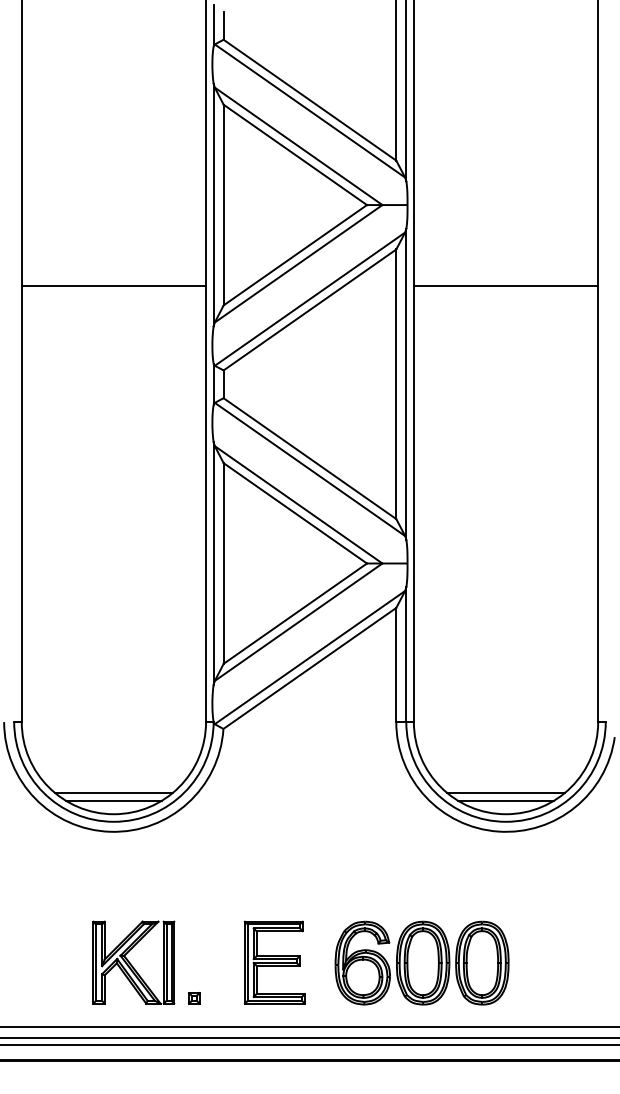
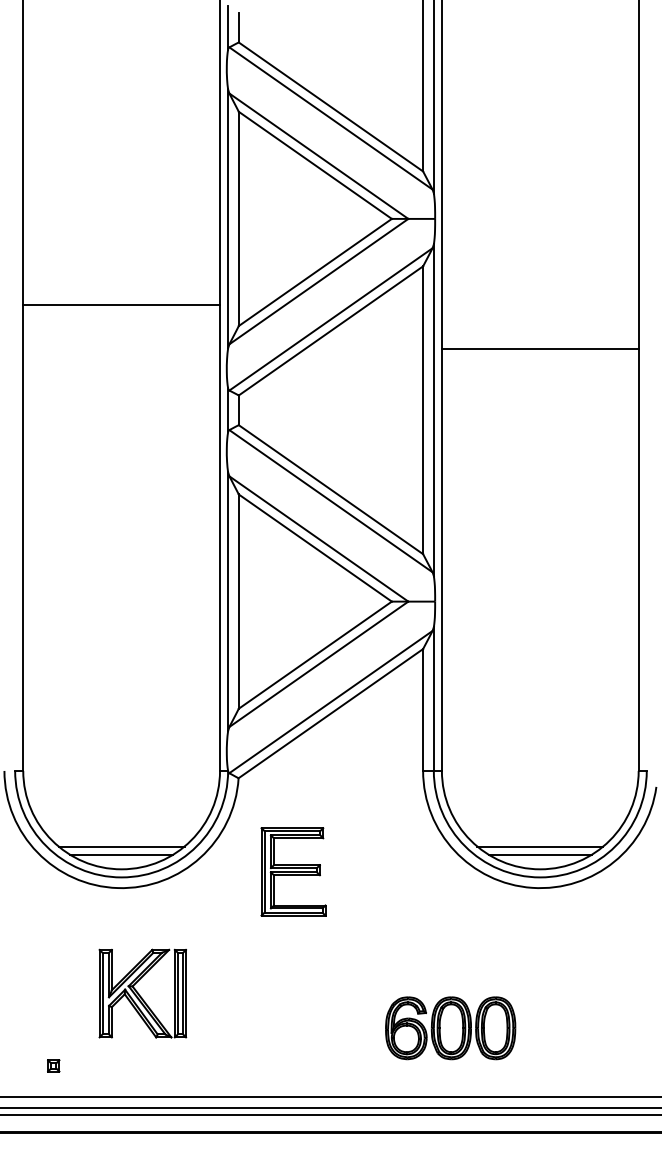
line: (505, 286) -> (539, 349), moved
part: (133, 962) -> (142, 993), moved
part: (274, 962) -> (293, 871), moved
part: (421, 962) -> (450, 1027), size x0.7
part: (194, 998) -> (53, 1066), moved

